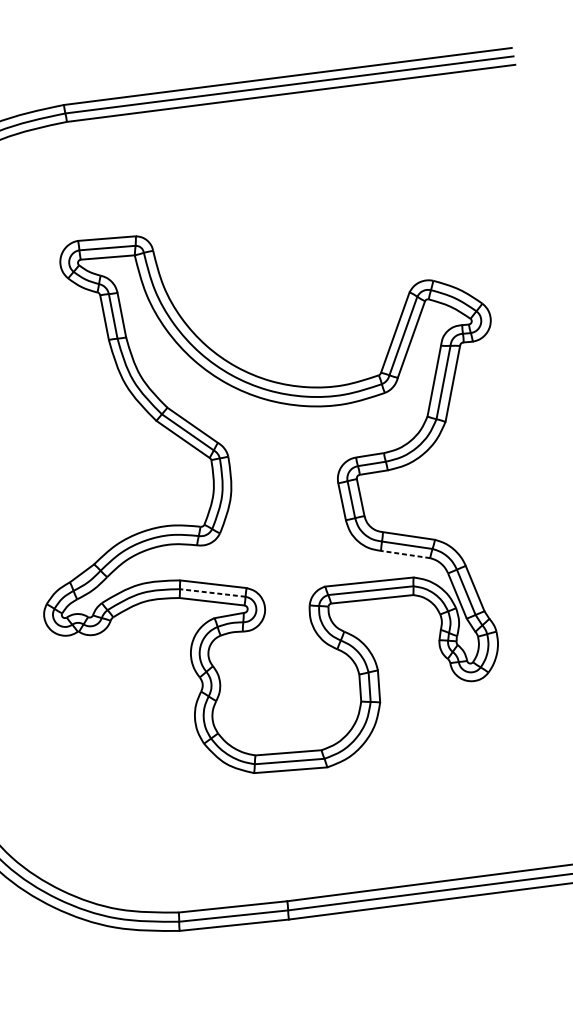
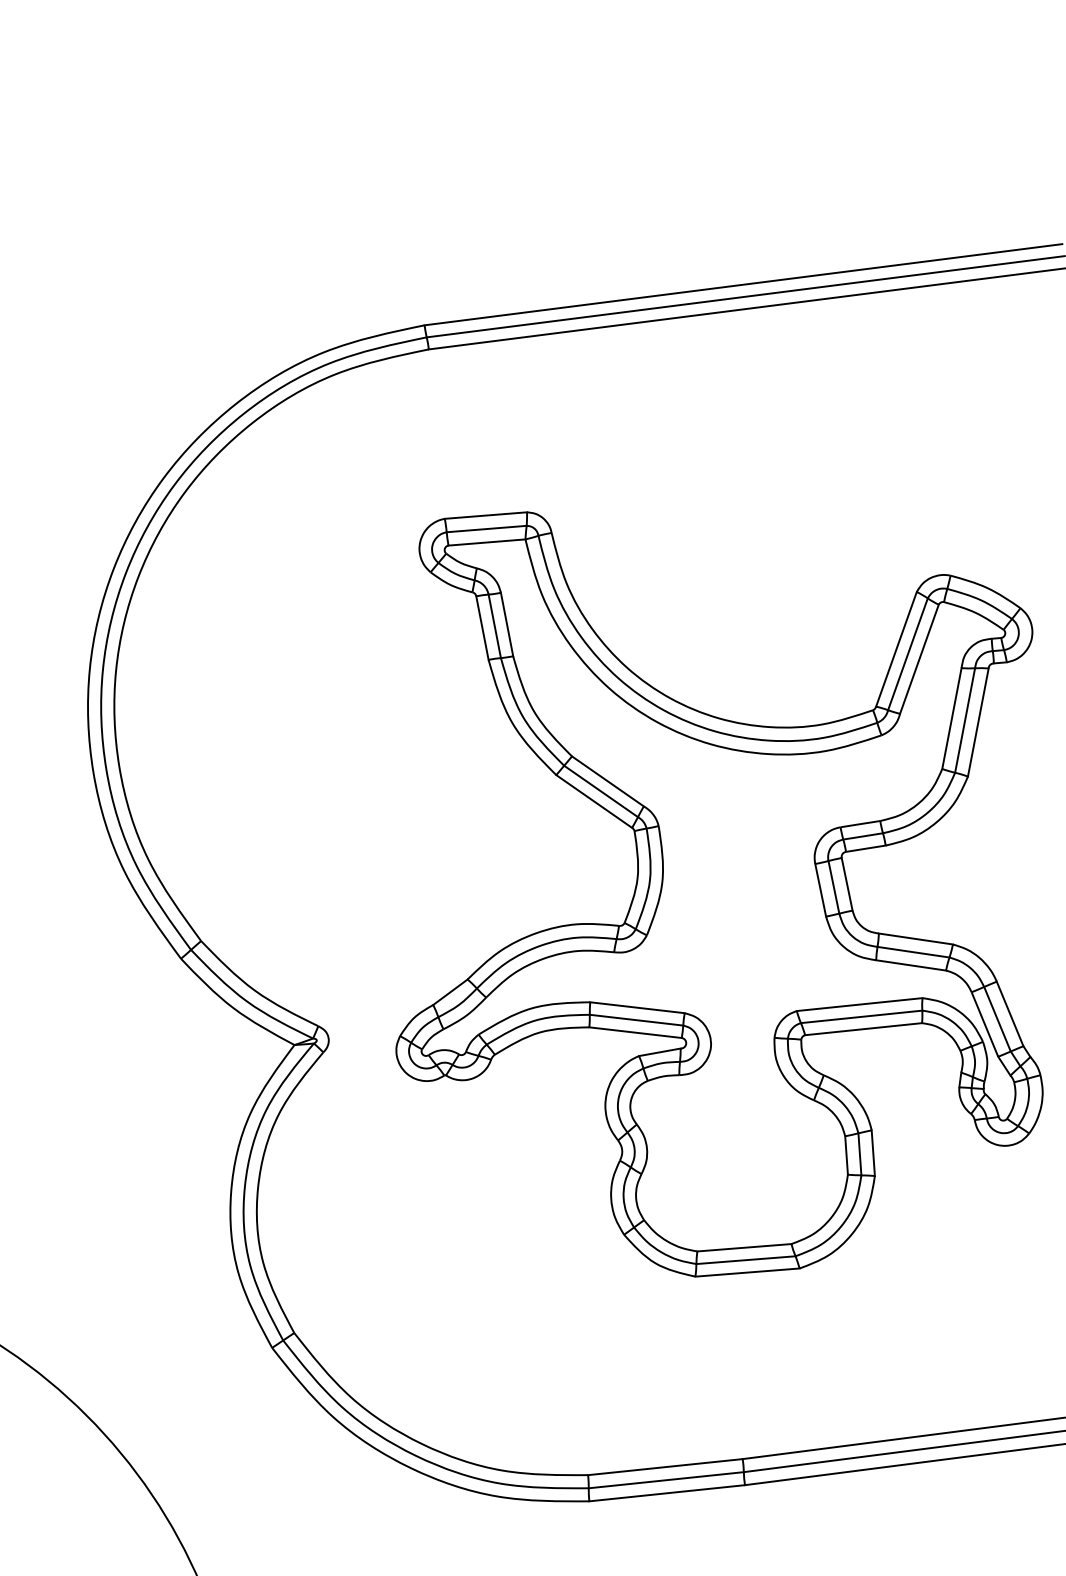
line: (405, 554) -> (910, 965), dashed -> solid
line: (212, 593) -> (636, 1020), dashed -> solid

